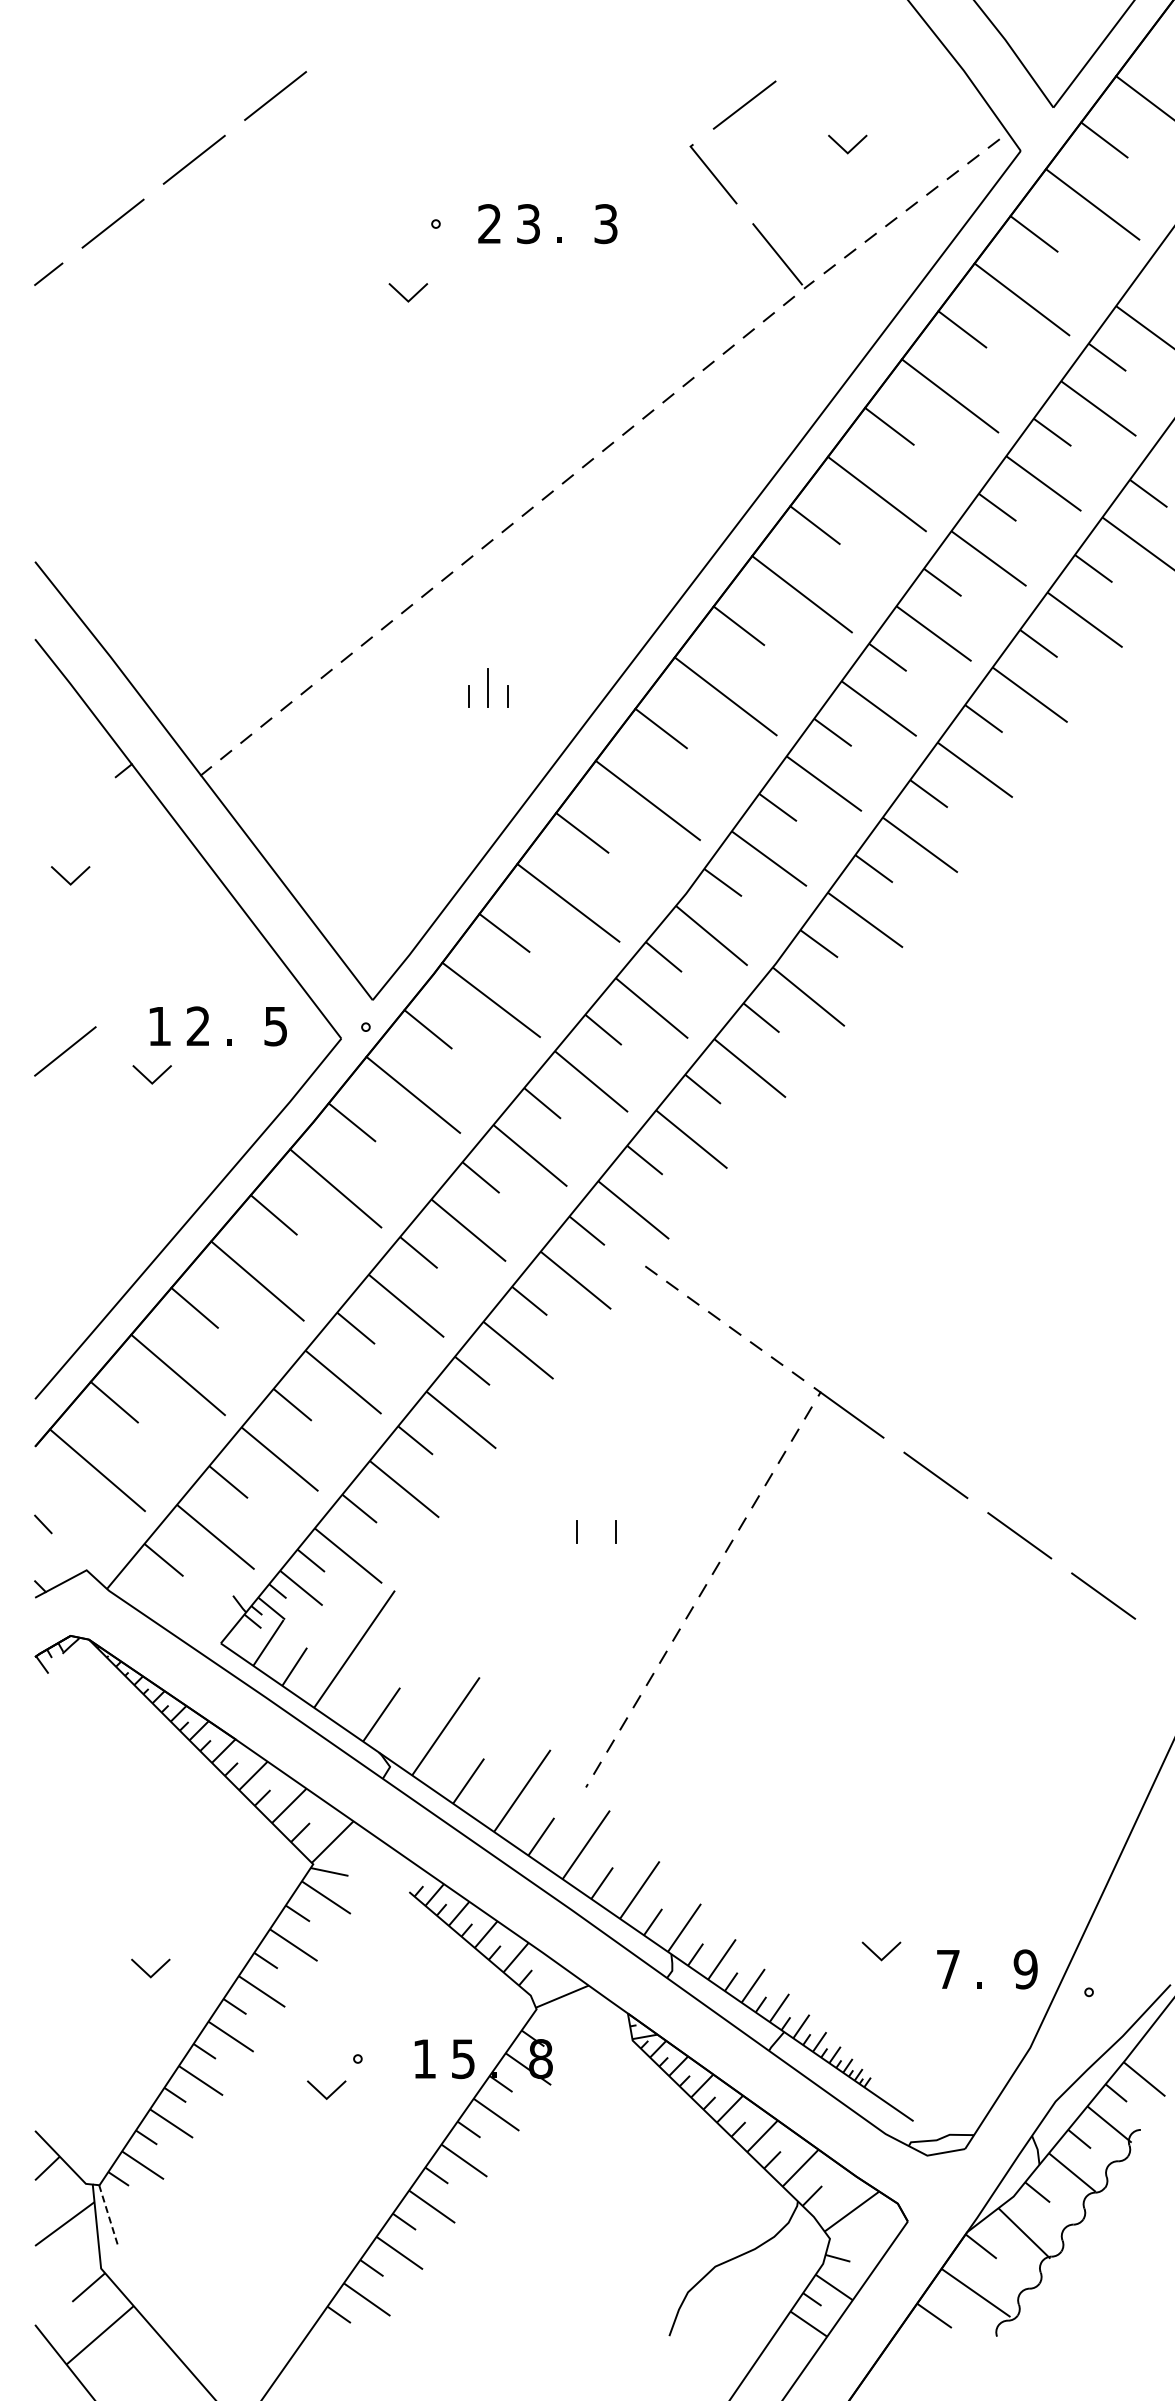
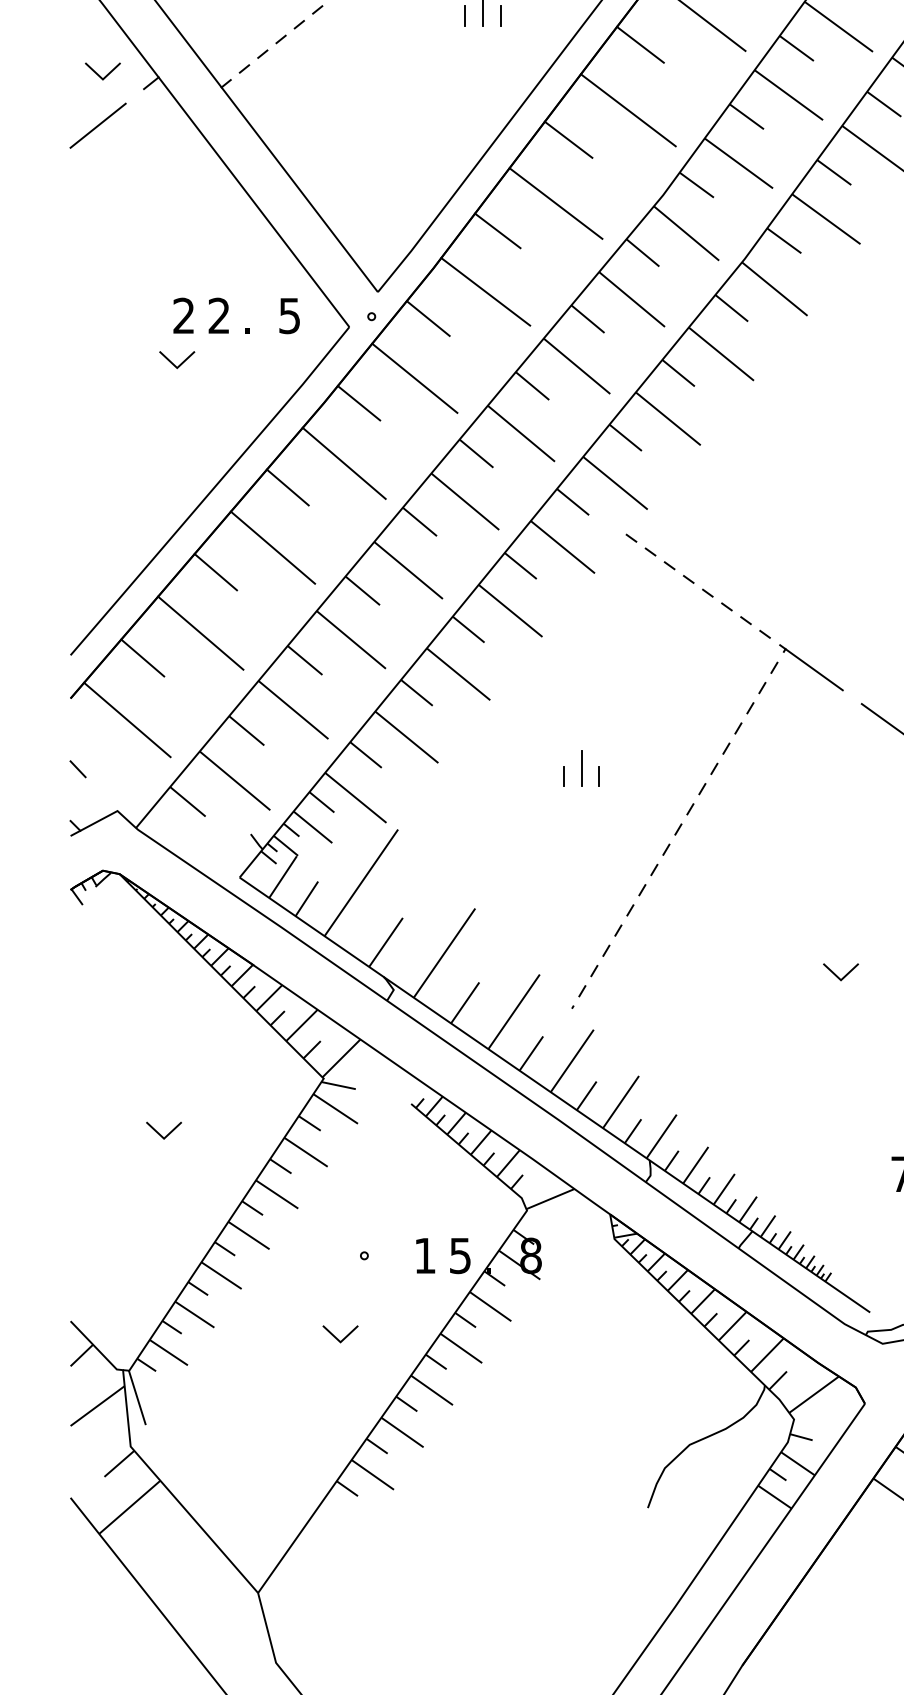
line: (66, 879) -> (99, 74), moved
text: (159, 1025) -> (183, 315), 1 -> 2
line: (65, 1051) -> (98, 125), moved
line: (596, 1523) -> (581, 768), added
line: (879, 1956) -> (839, 976), moved
line: (146, 1971) -> (160, 1133), moved
line: (322, 2093) -> (336, 1337), moved
line: (108, 2215) -> (137, 1398), dashed -> solid

